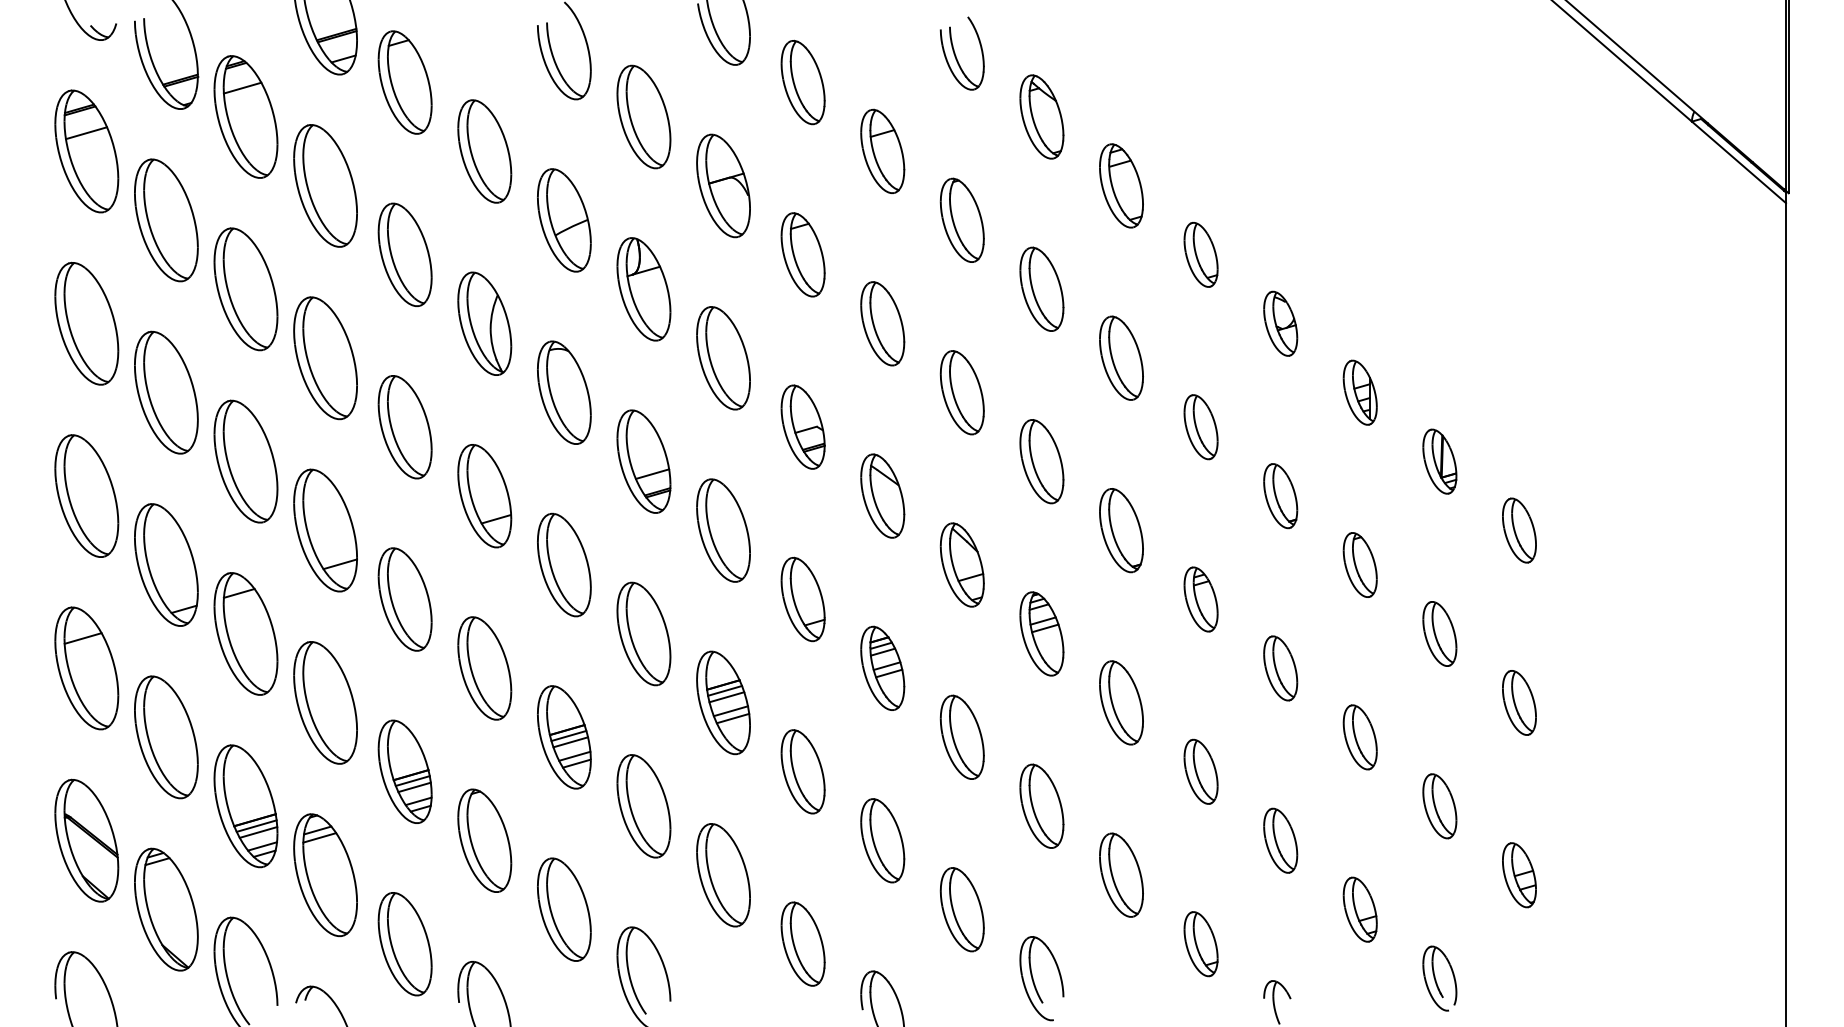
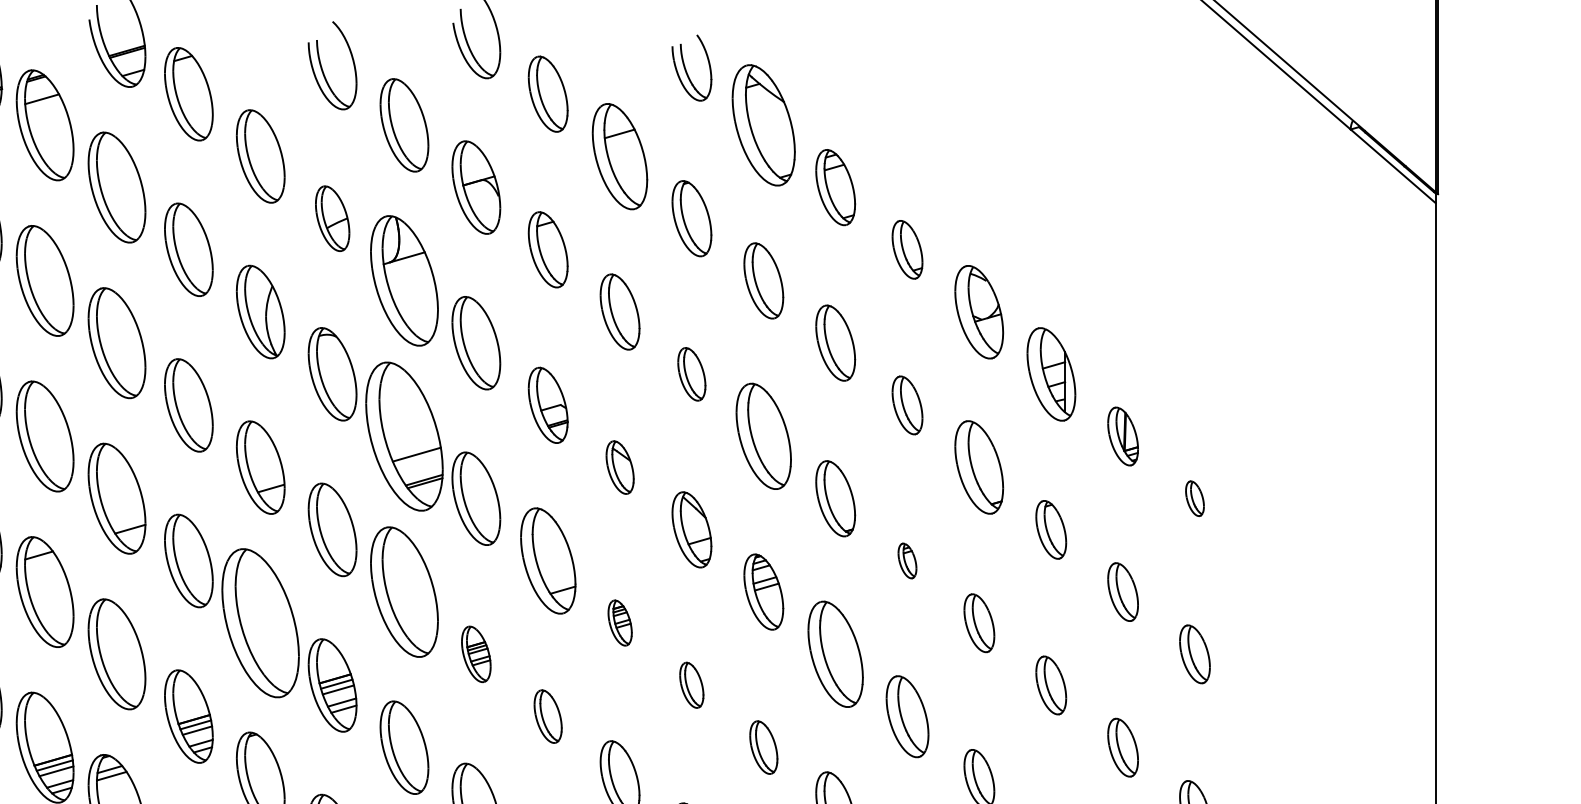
part: (1041, 116) -> (763, 124), size x1.6
part: (882, 150) -> (619, 155), size x1.4
part: (564, 220) -> (332, 218), size x0.7
part: (643, 289) -> (404, 281), size x1.4
part: (1280, 323) -> (979, 311), size x1.6
part: (961, 392) -> (691, 374), size x0.7
part: (1359, 392) -> (1050, 374), size x1.6
part: (643, 461) -> (404, 436), size x1.6
part: (1041, 461) -> (763, 436), size x1.4
part: (882, 495) -> (619, 467), size x0.7
part: (1280, 496) -> (979, 467), size x1.6
part: (1519, 530) -> (1195, 498), size x0.6
part: (802, 599) -> (547, 560), size x1.4
part: (1200, 599) -> (906, 560), size x0.6
part: (643, 633) -> (404, 591), size x1.4
part: (882, 667) -> (619, 622), size x0.6
part: (484, 668) -> (260, 623), size x1.6
part: (723, 702) -> (476, 653), size x0.6
part: (1121, 702) -> (835, 653), size x1.4
part: (961, 736) -> (691, 684), size x0.6
part: (802, 771) -> (547, 716), size x0.7
part: (1200, 771) -> (906, 716), size x1.4
part: (1041, 805) -> (763, 746), size x0.7

